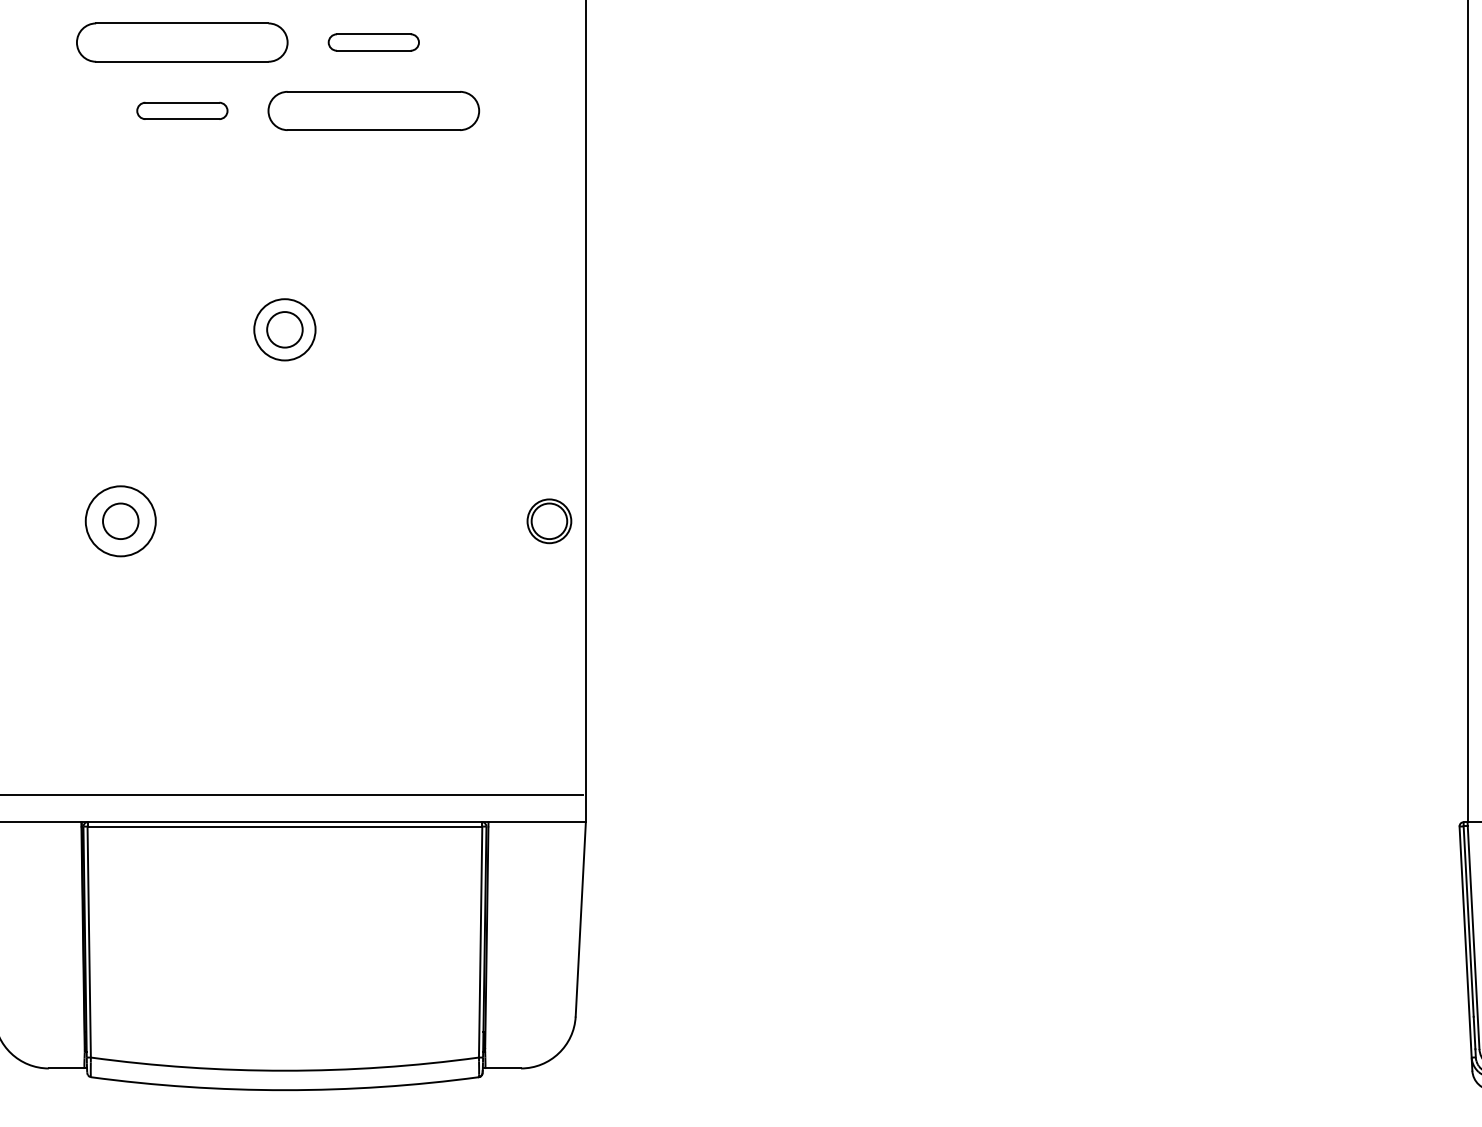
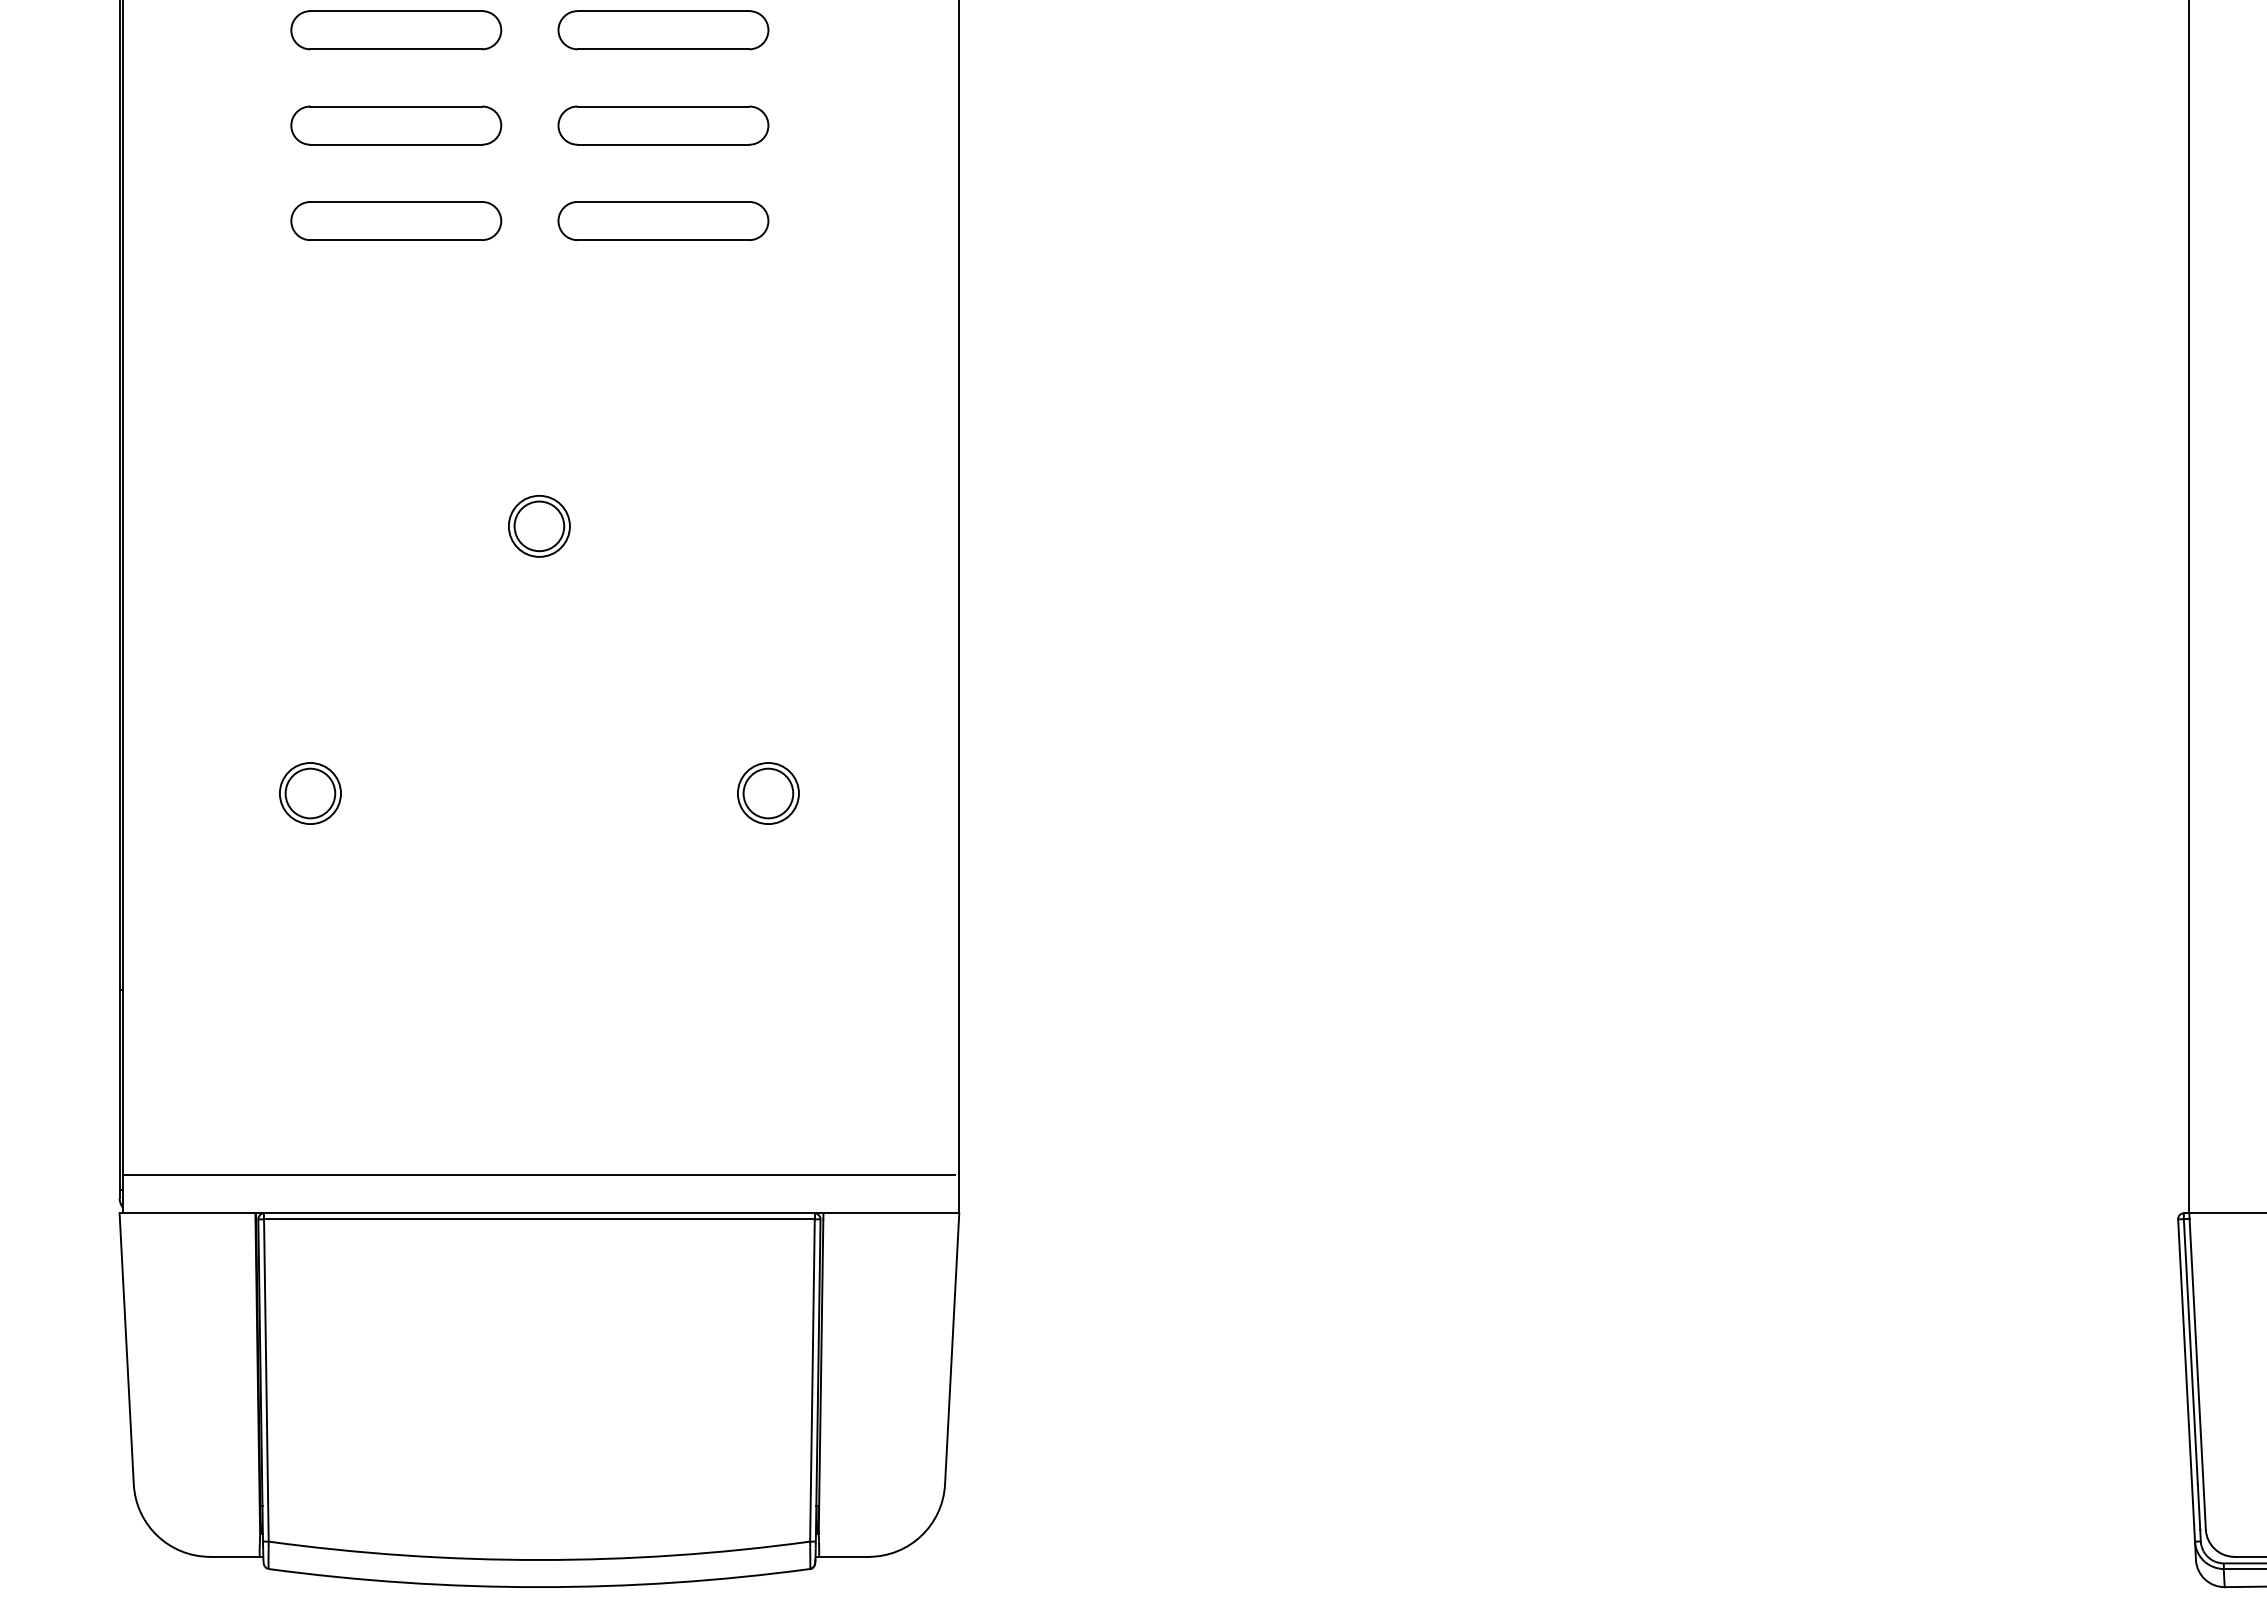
part: (182, 42) -> (396, 125), size x0.71
part: (373, 42) -> (663, 125), size x1.67
part: (182, 110) -> (396, 220), size x1.67
part: (373, 110) -> (663, 220), size x0.71
circle: (284, 329) -> (538, 525), size x0.71
circle: (120, 521) -> (309, 793), size x0.62
part: (549, 521) -> (768, 793), moved

